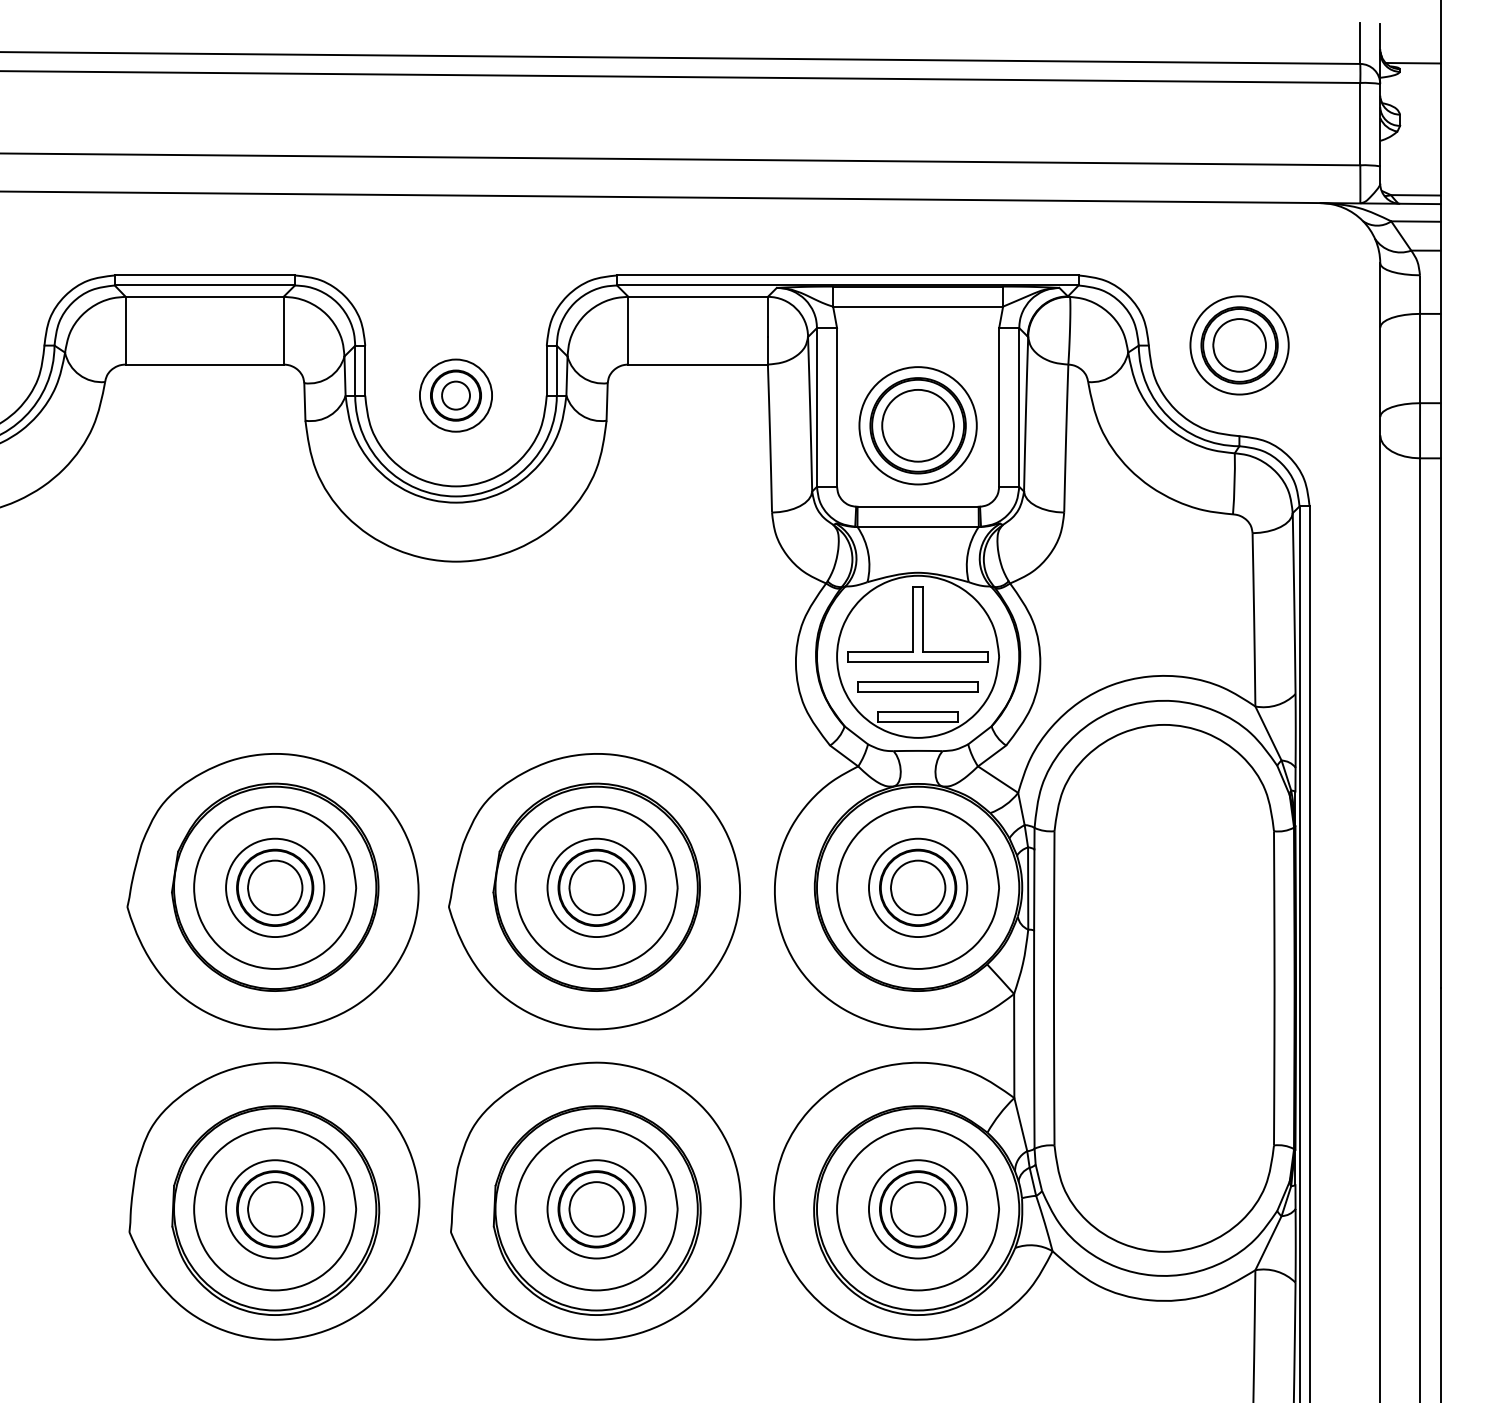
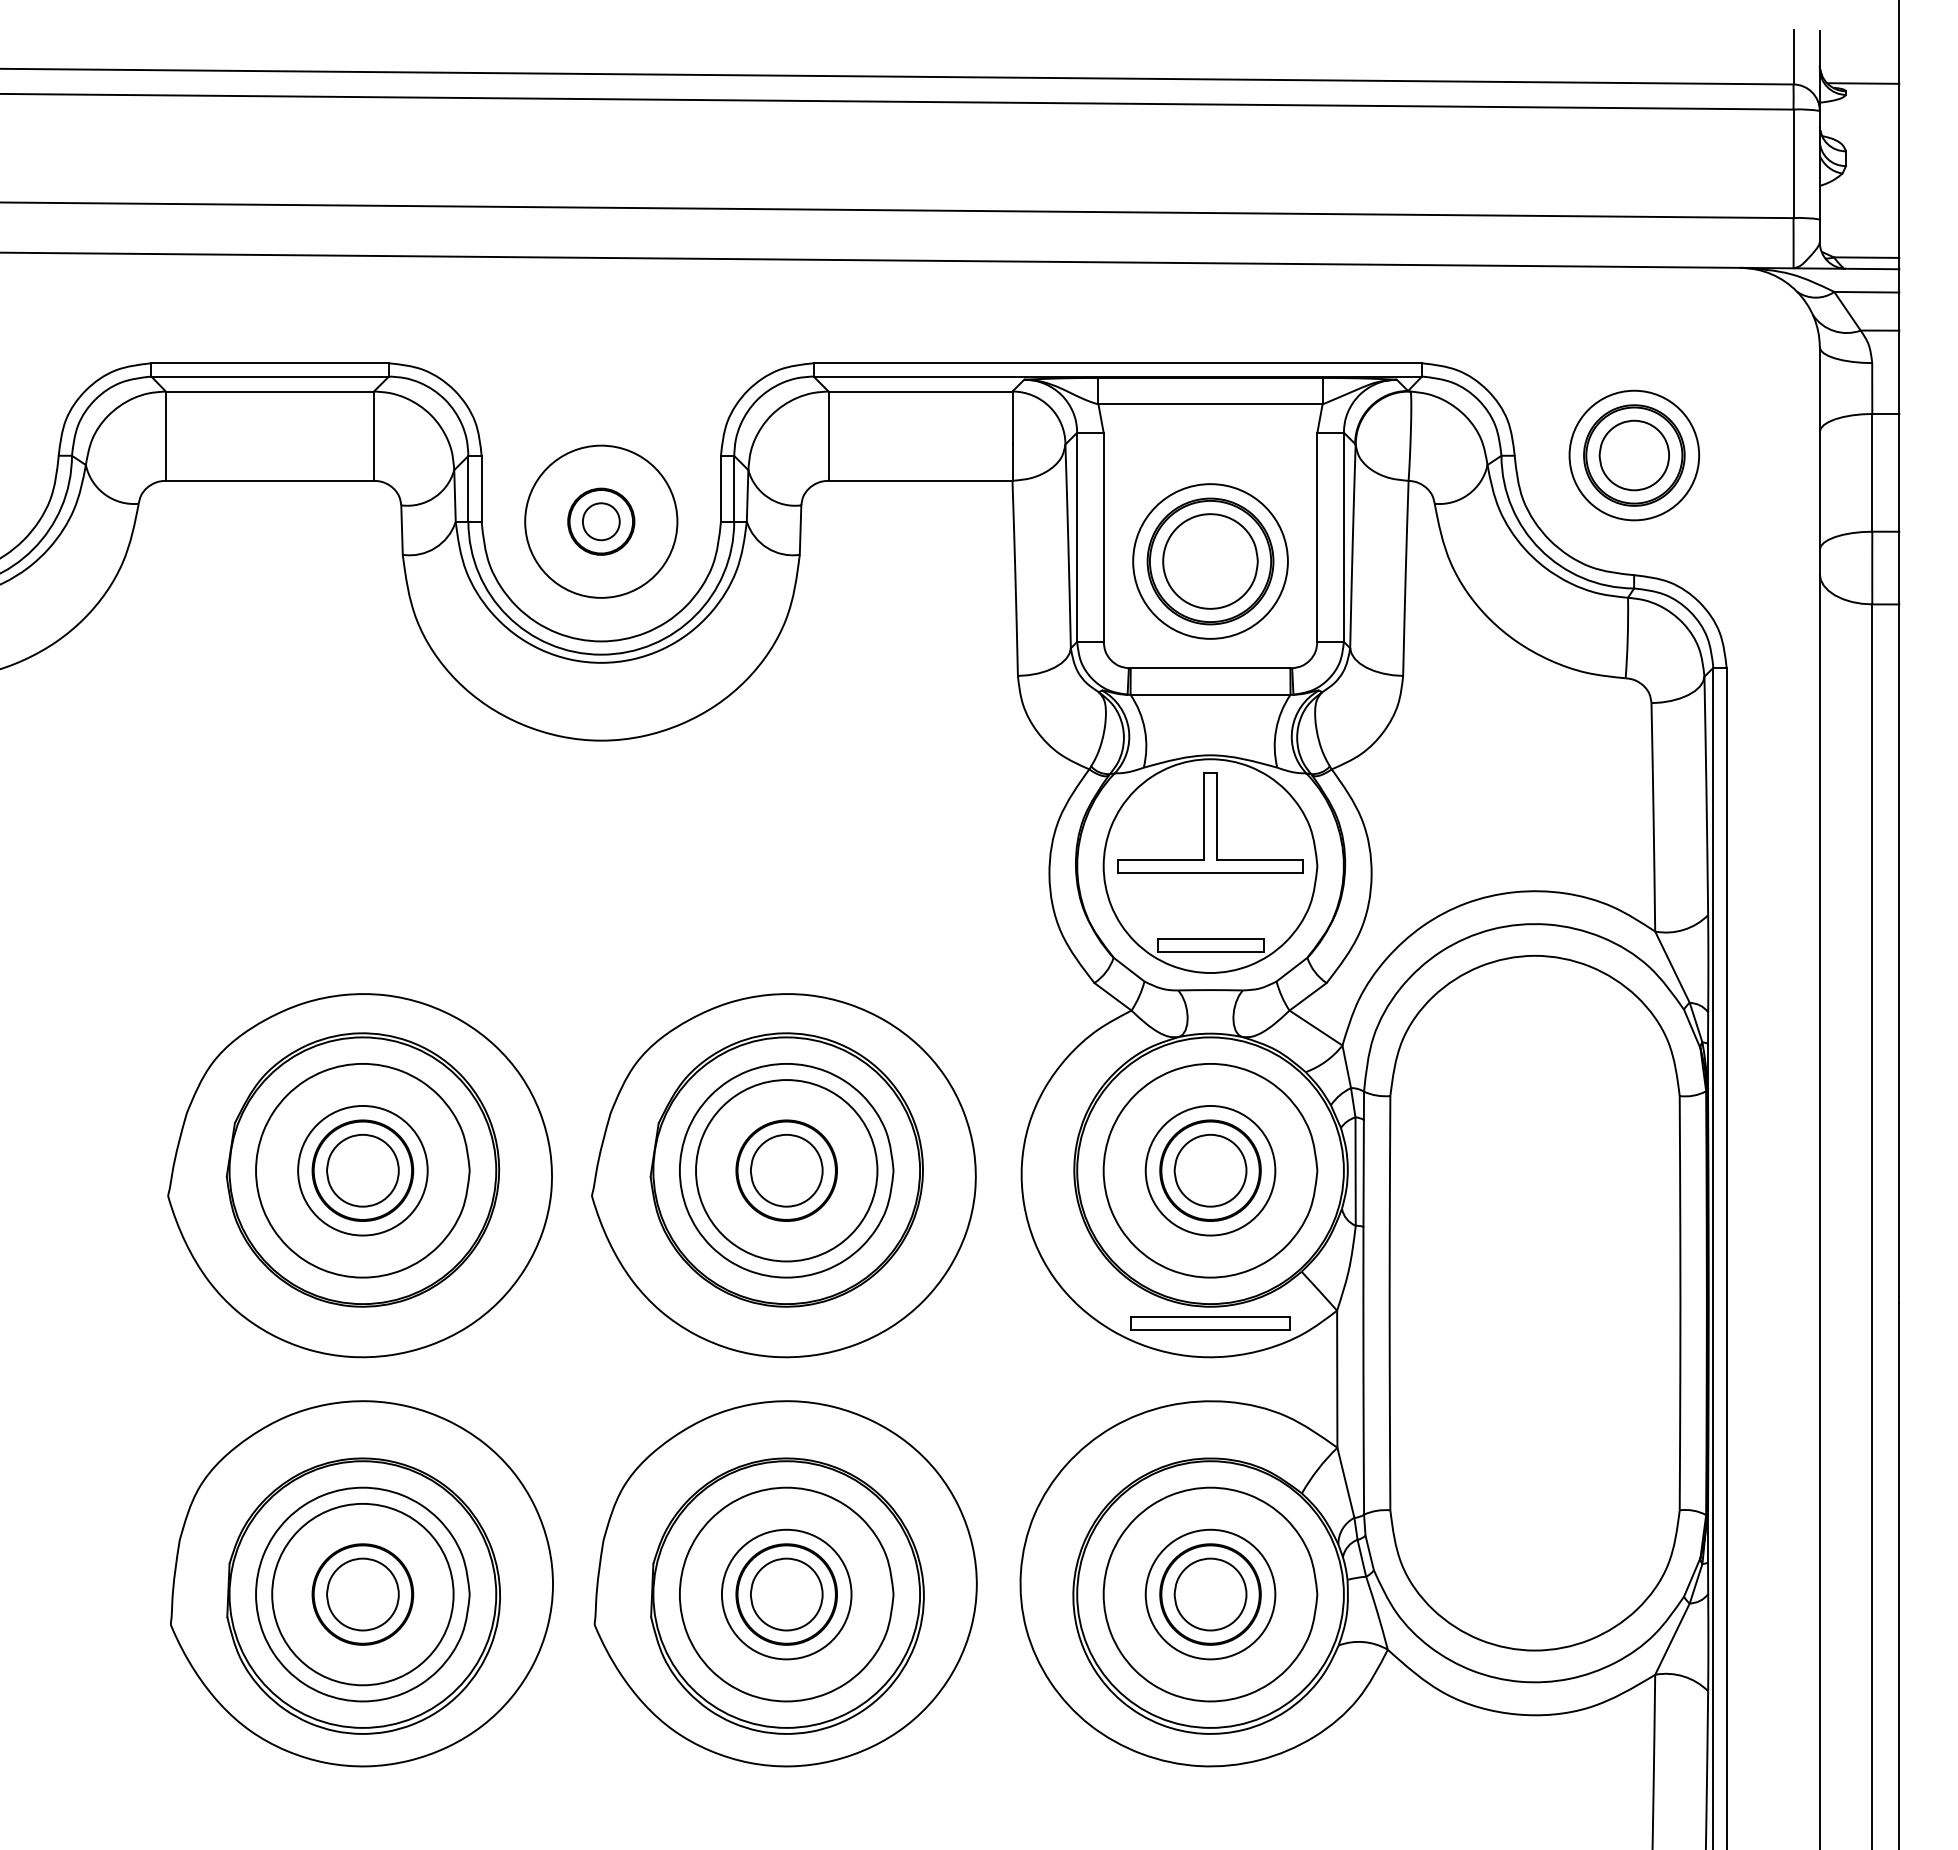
circle: (455, 395) -> (600, 521), size x1.6
part: (918, 686) -> (1210, 1323), moved
circle: (596, 887) -> (786, 1170), size x1.4
circle: (274, 1209) -> (362, 1594), size x1.4

